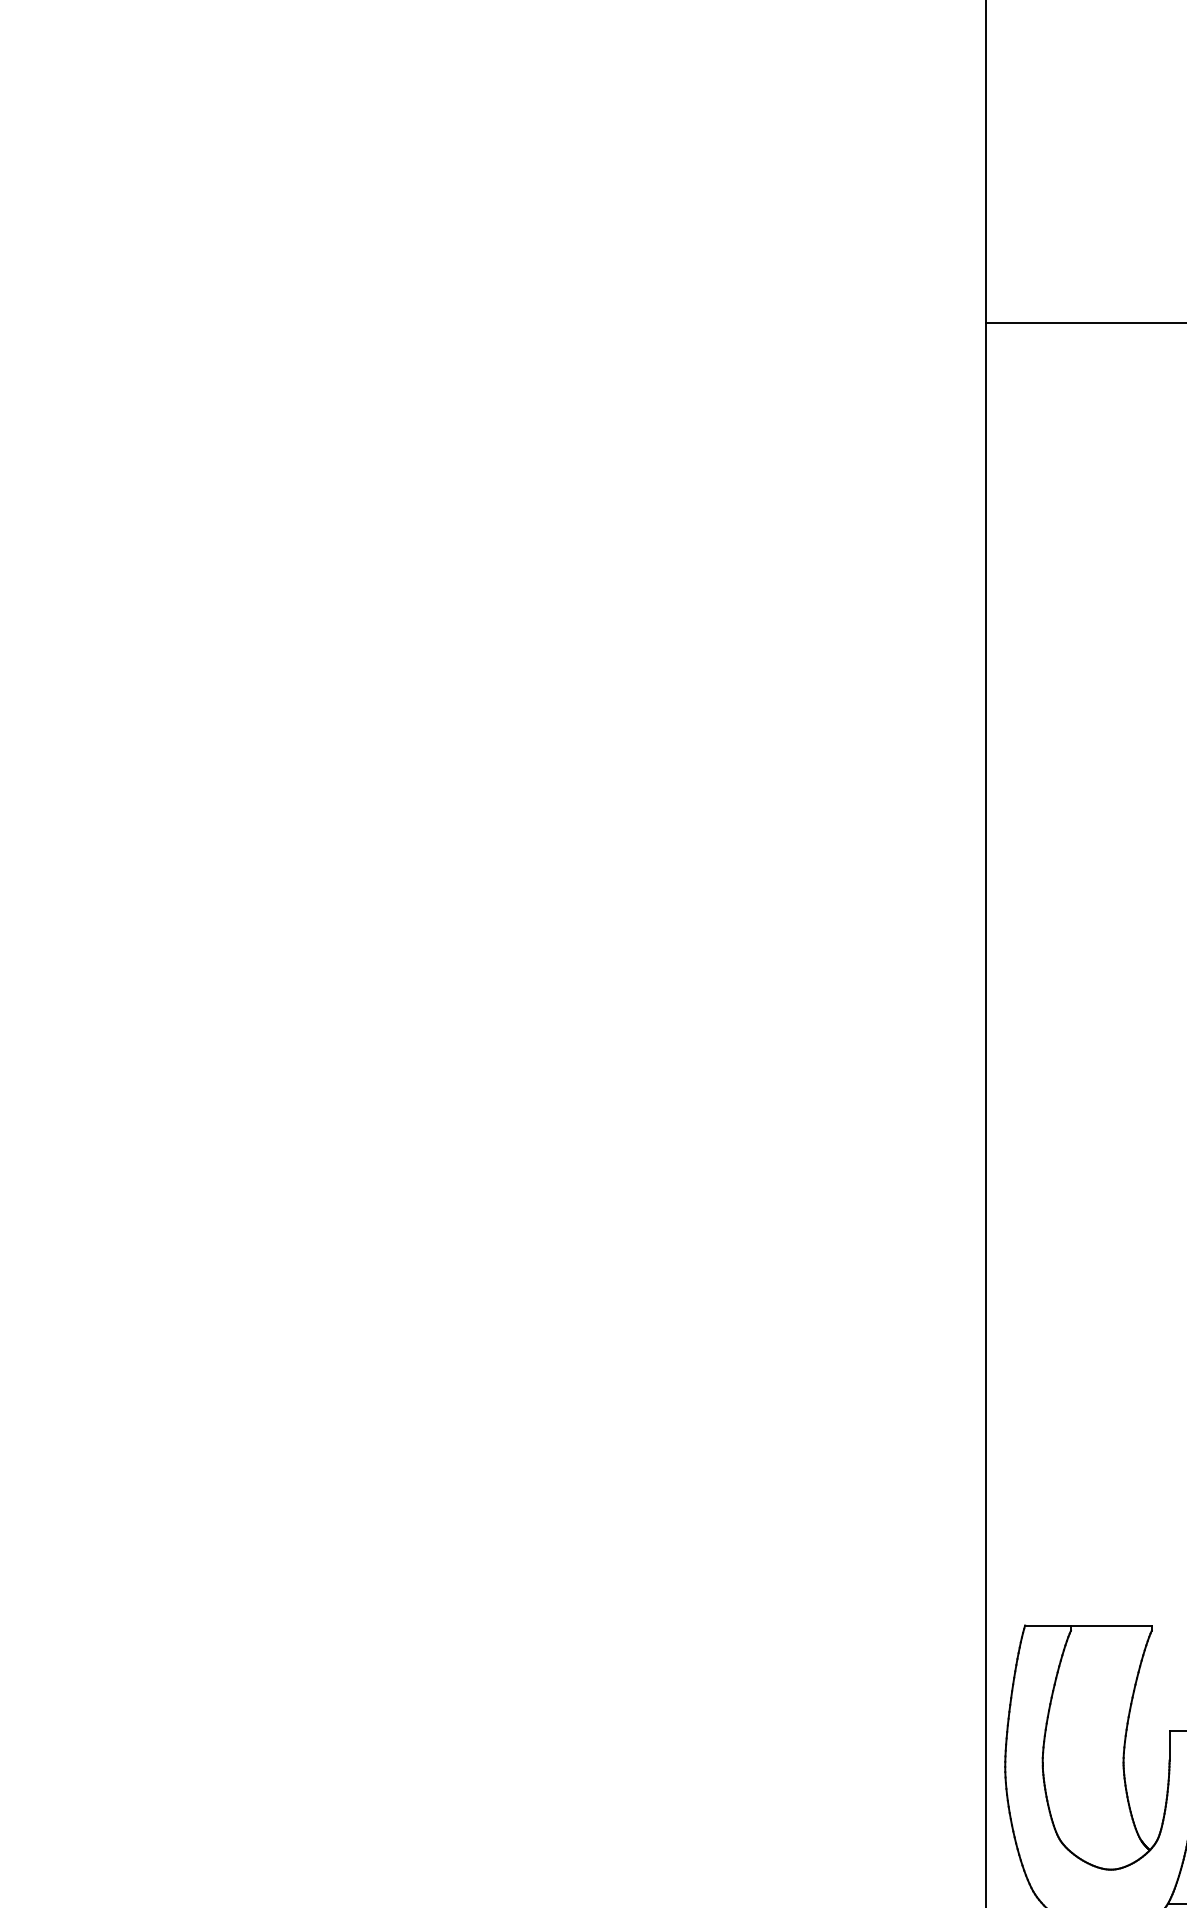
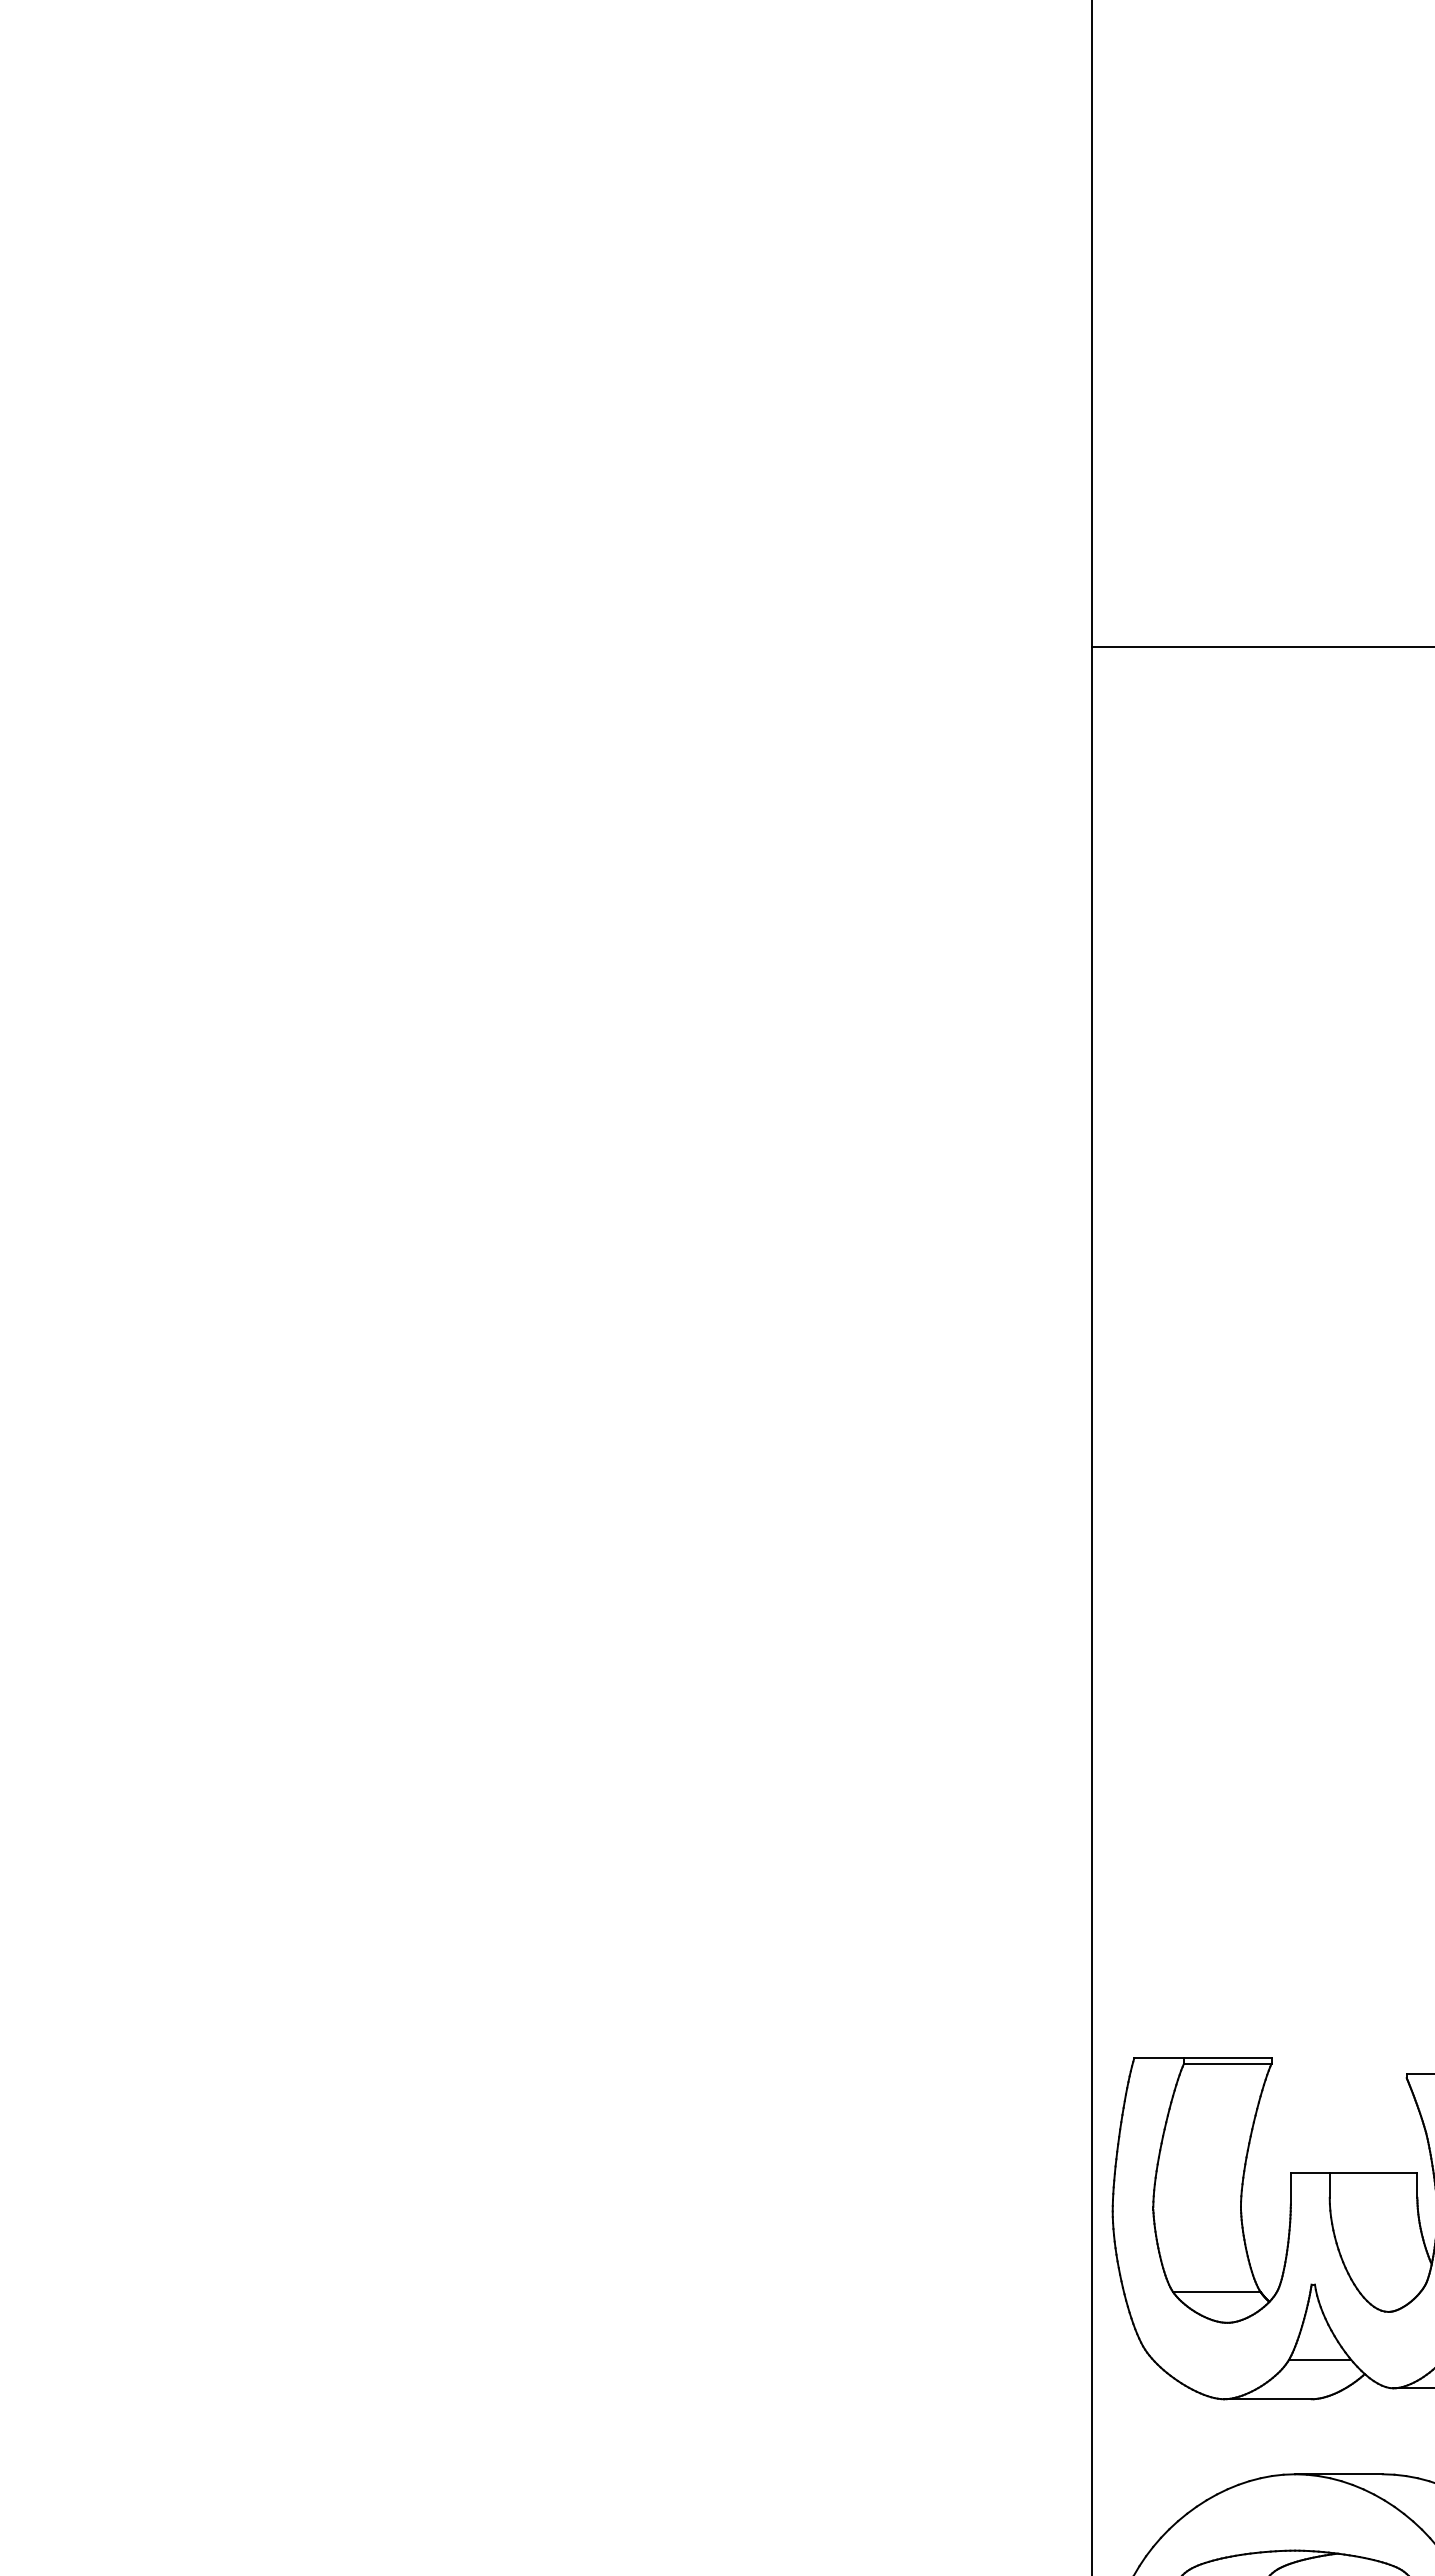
line: (1111, 1630) -> (1227, 2063), added
line: (1100, 1840) -> (1216, 2291), added

